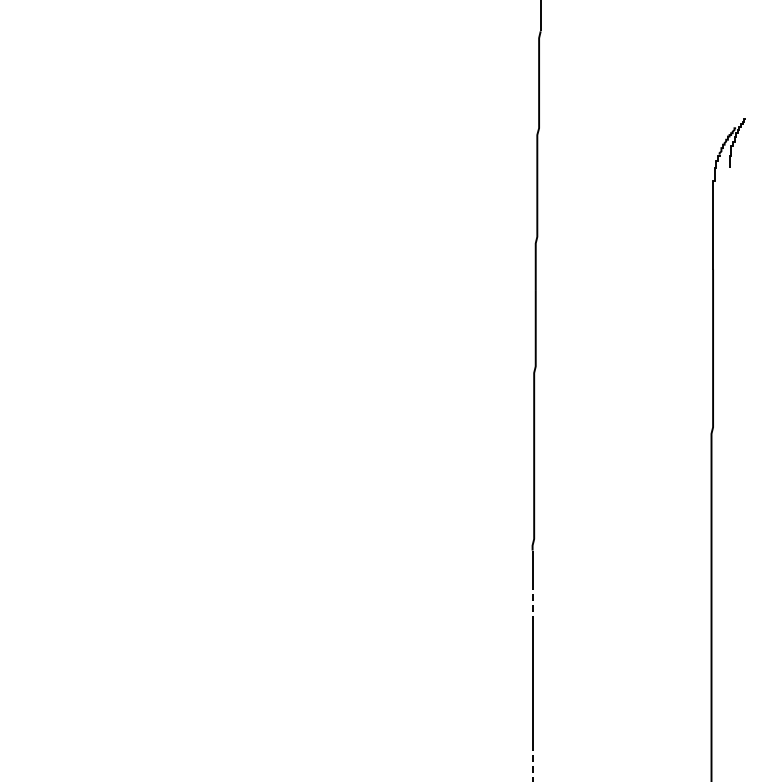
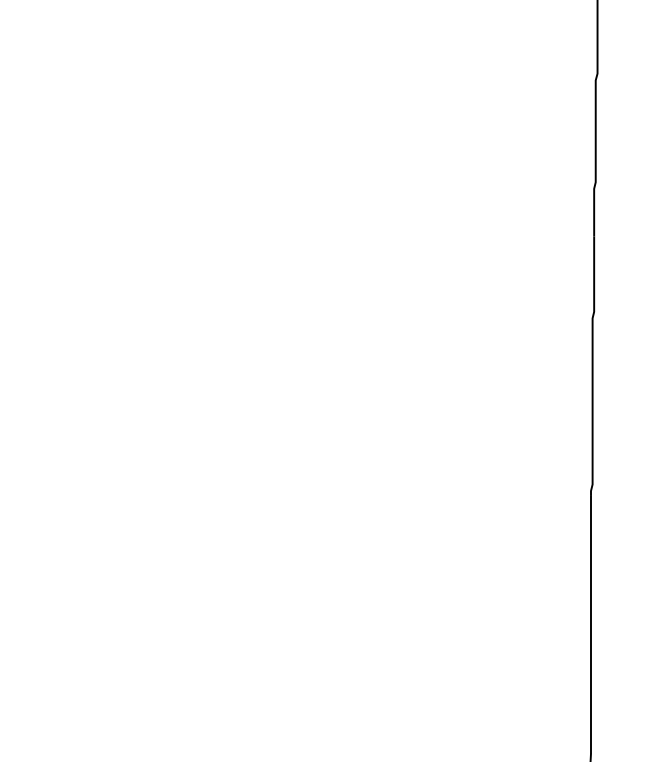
line: (532, 600) -> (590, 545), dashed -> solid
line: (532, 761) -> (590, 706), dashed -> solid

